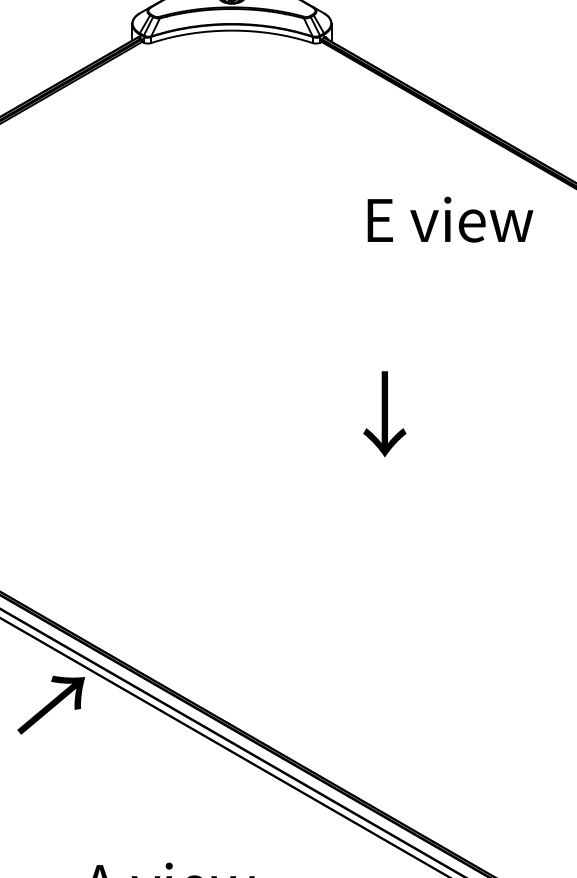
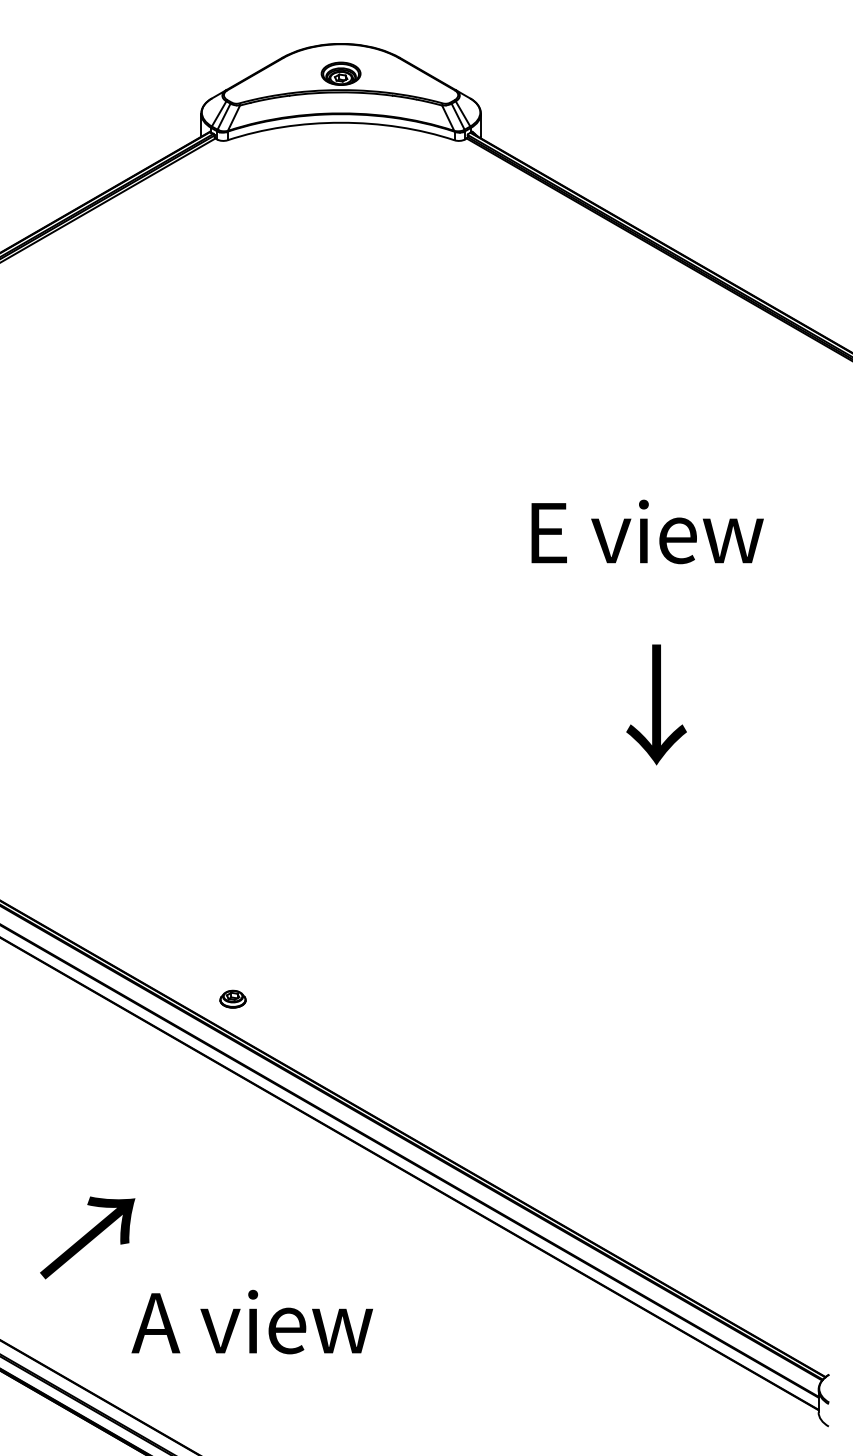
text: (450, 219) -> (647, 531), moved
text: (384, 413) -> (656, 704), moved
part: (154, 654) -> (232, 998), added
text: (51, 704) -> (87, 1237), moved

